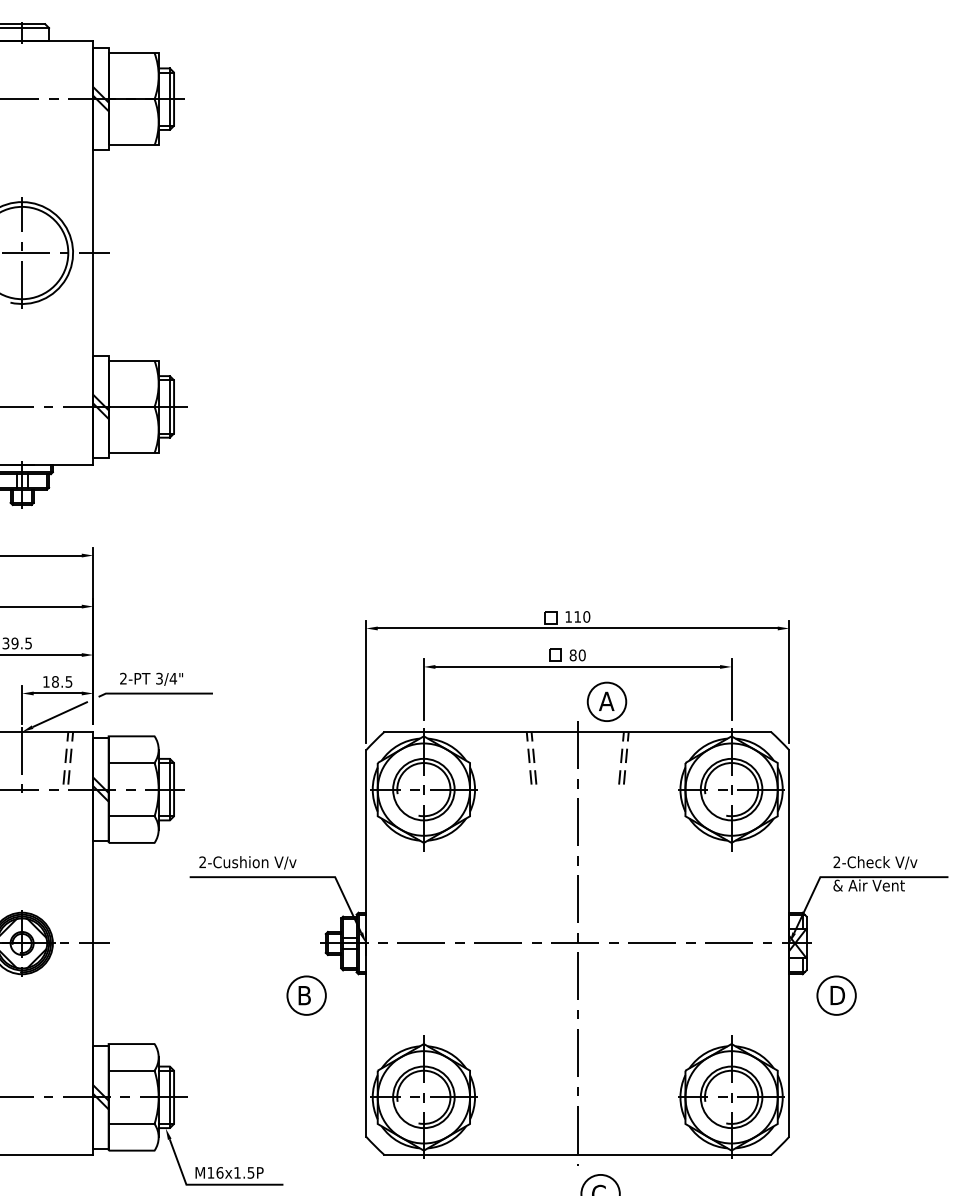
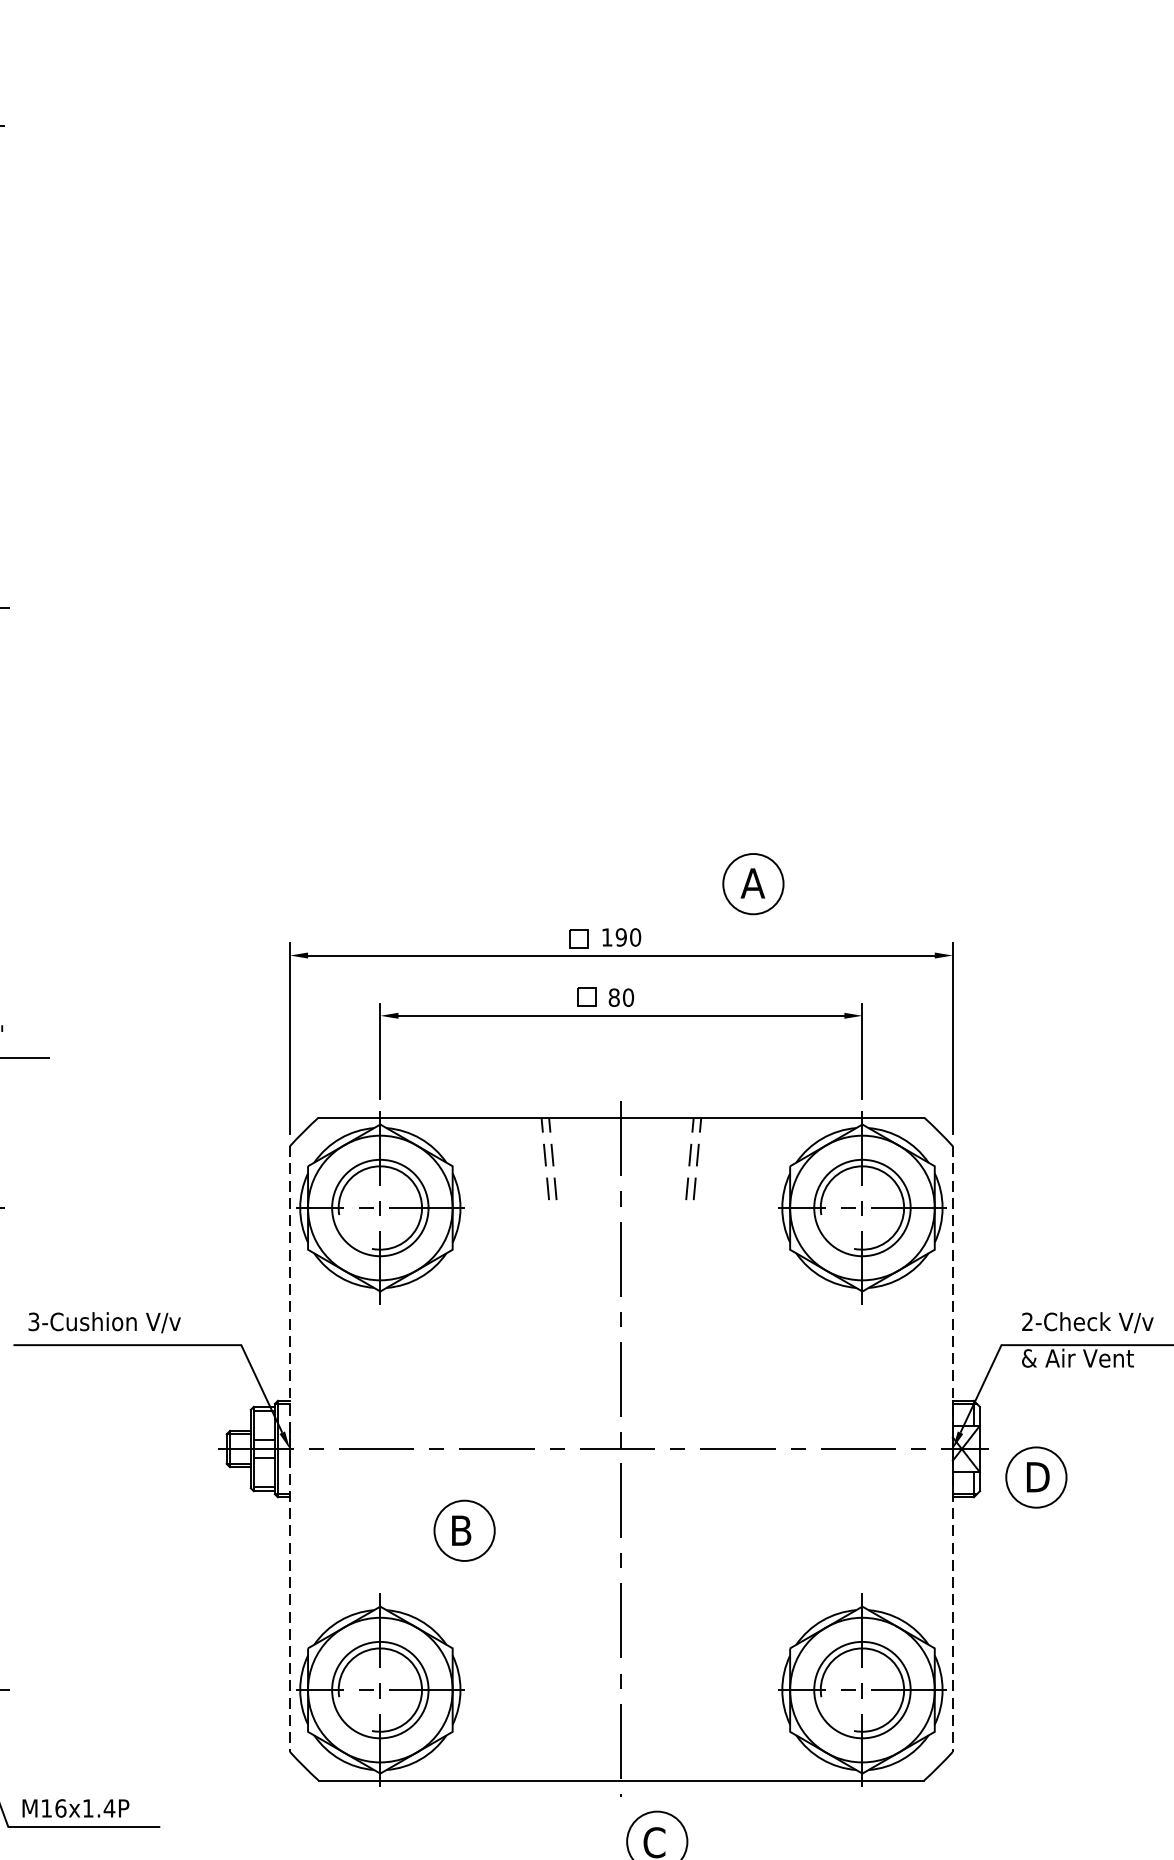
text: (577, 616) -> (621, 936), 110 -> 190
part: (606, 701) -> (752, 883), moved
text: (202, 862) -> (33, 1322), 2-Cushion -> 3-Cushion
line: (366, 943) -> (290, 1449), solid -> dashed
line: (789, 943) -> (953, 1449), solid -> dashed
part: (306, 995) -> (464, 1530), moved
part: (836, 995) -> (1036, 1477), moved
text: (250, 1172) -> (108, 1807), M16x1.5P -> M16x1.4P

